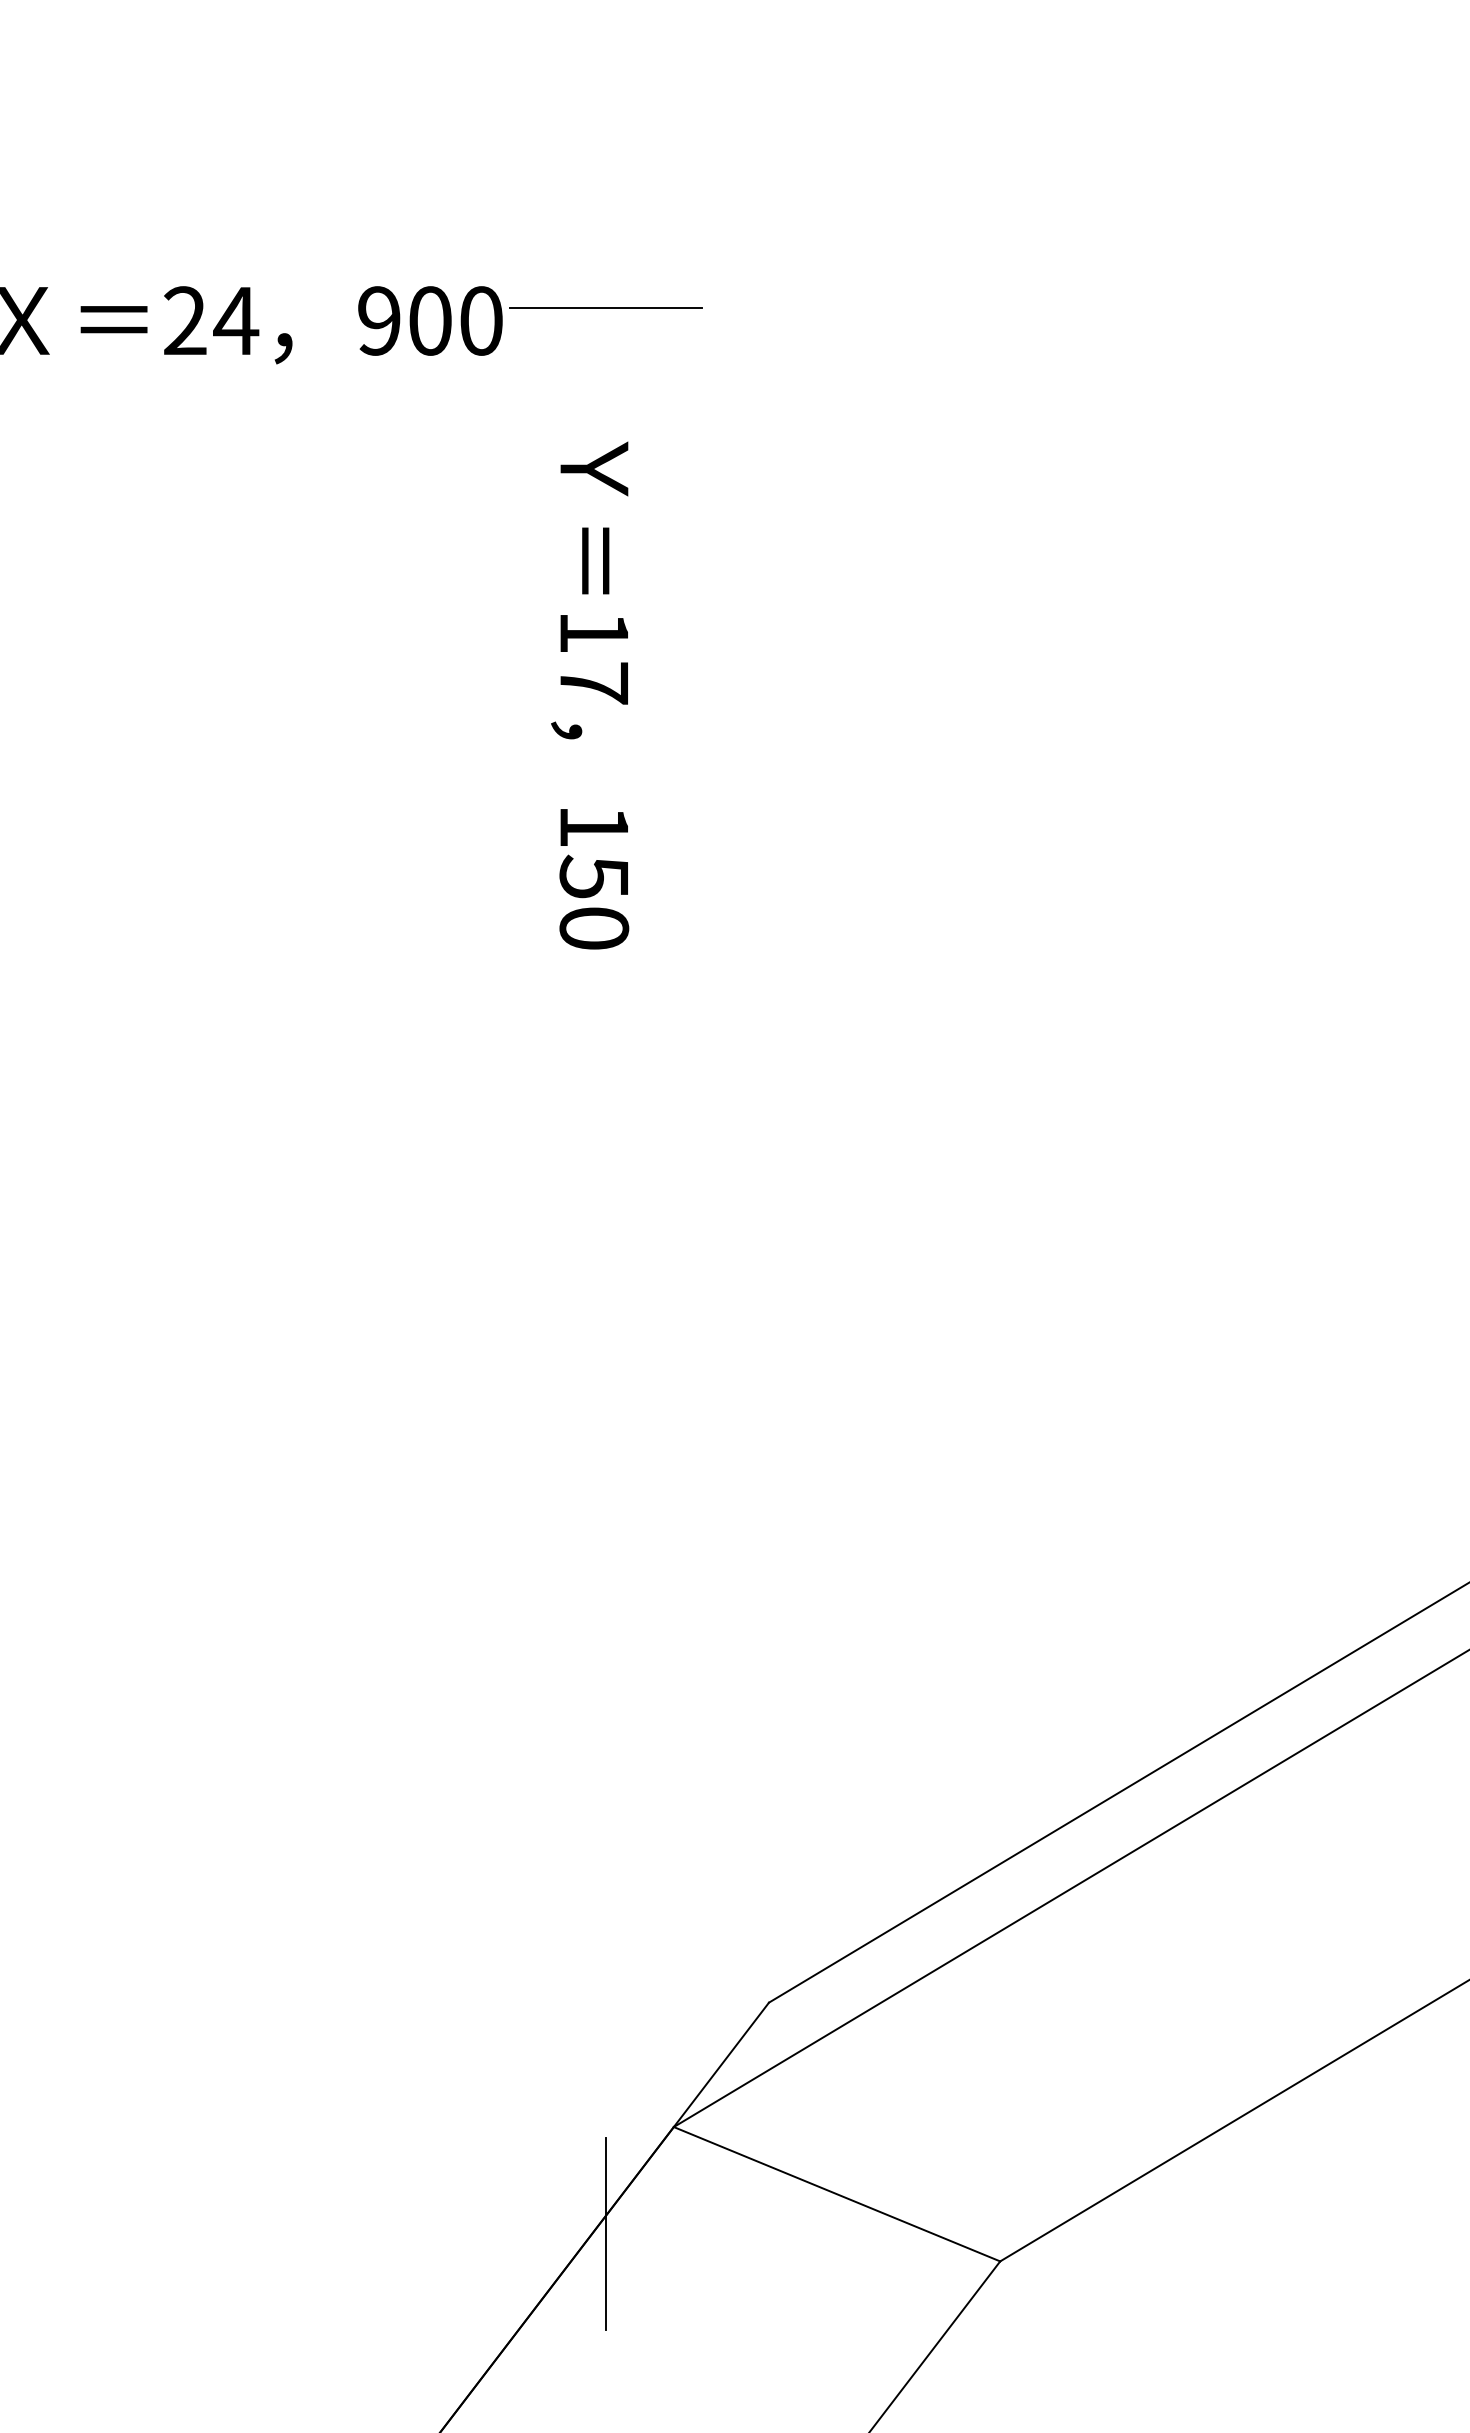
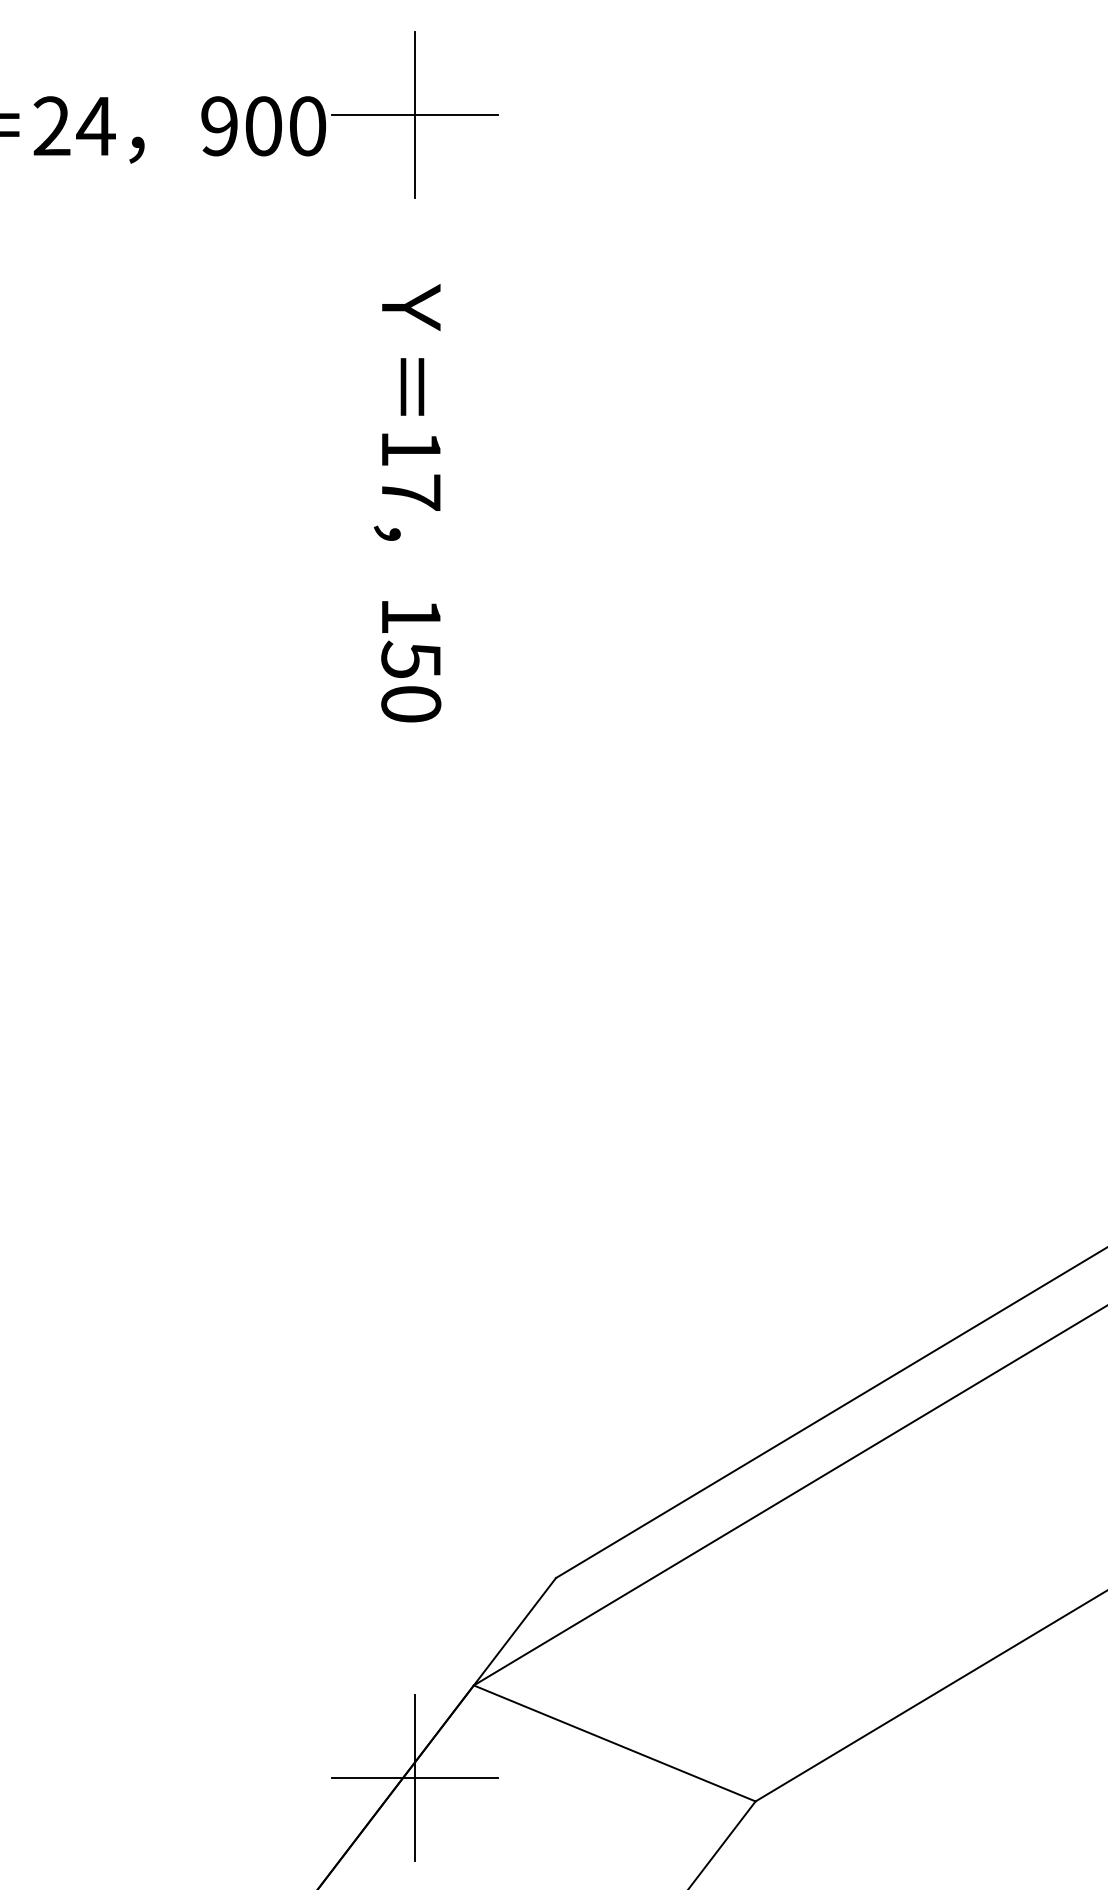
line: (606, 307) -> (415, 114), added
text: (590, 695) -> (407, 503), moved
line: (605, 2234) -> (414, 1778), added

